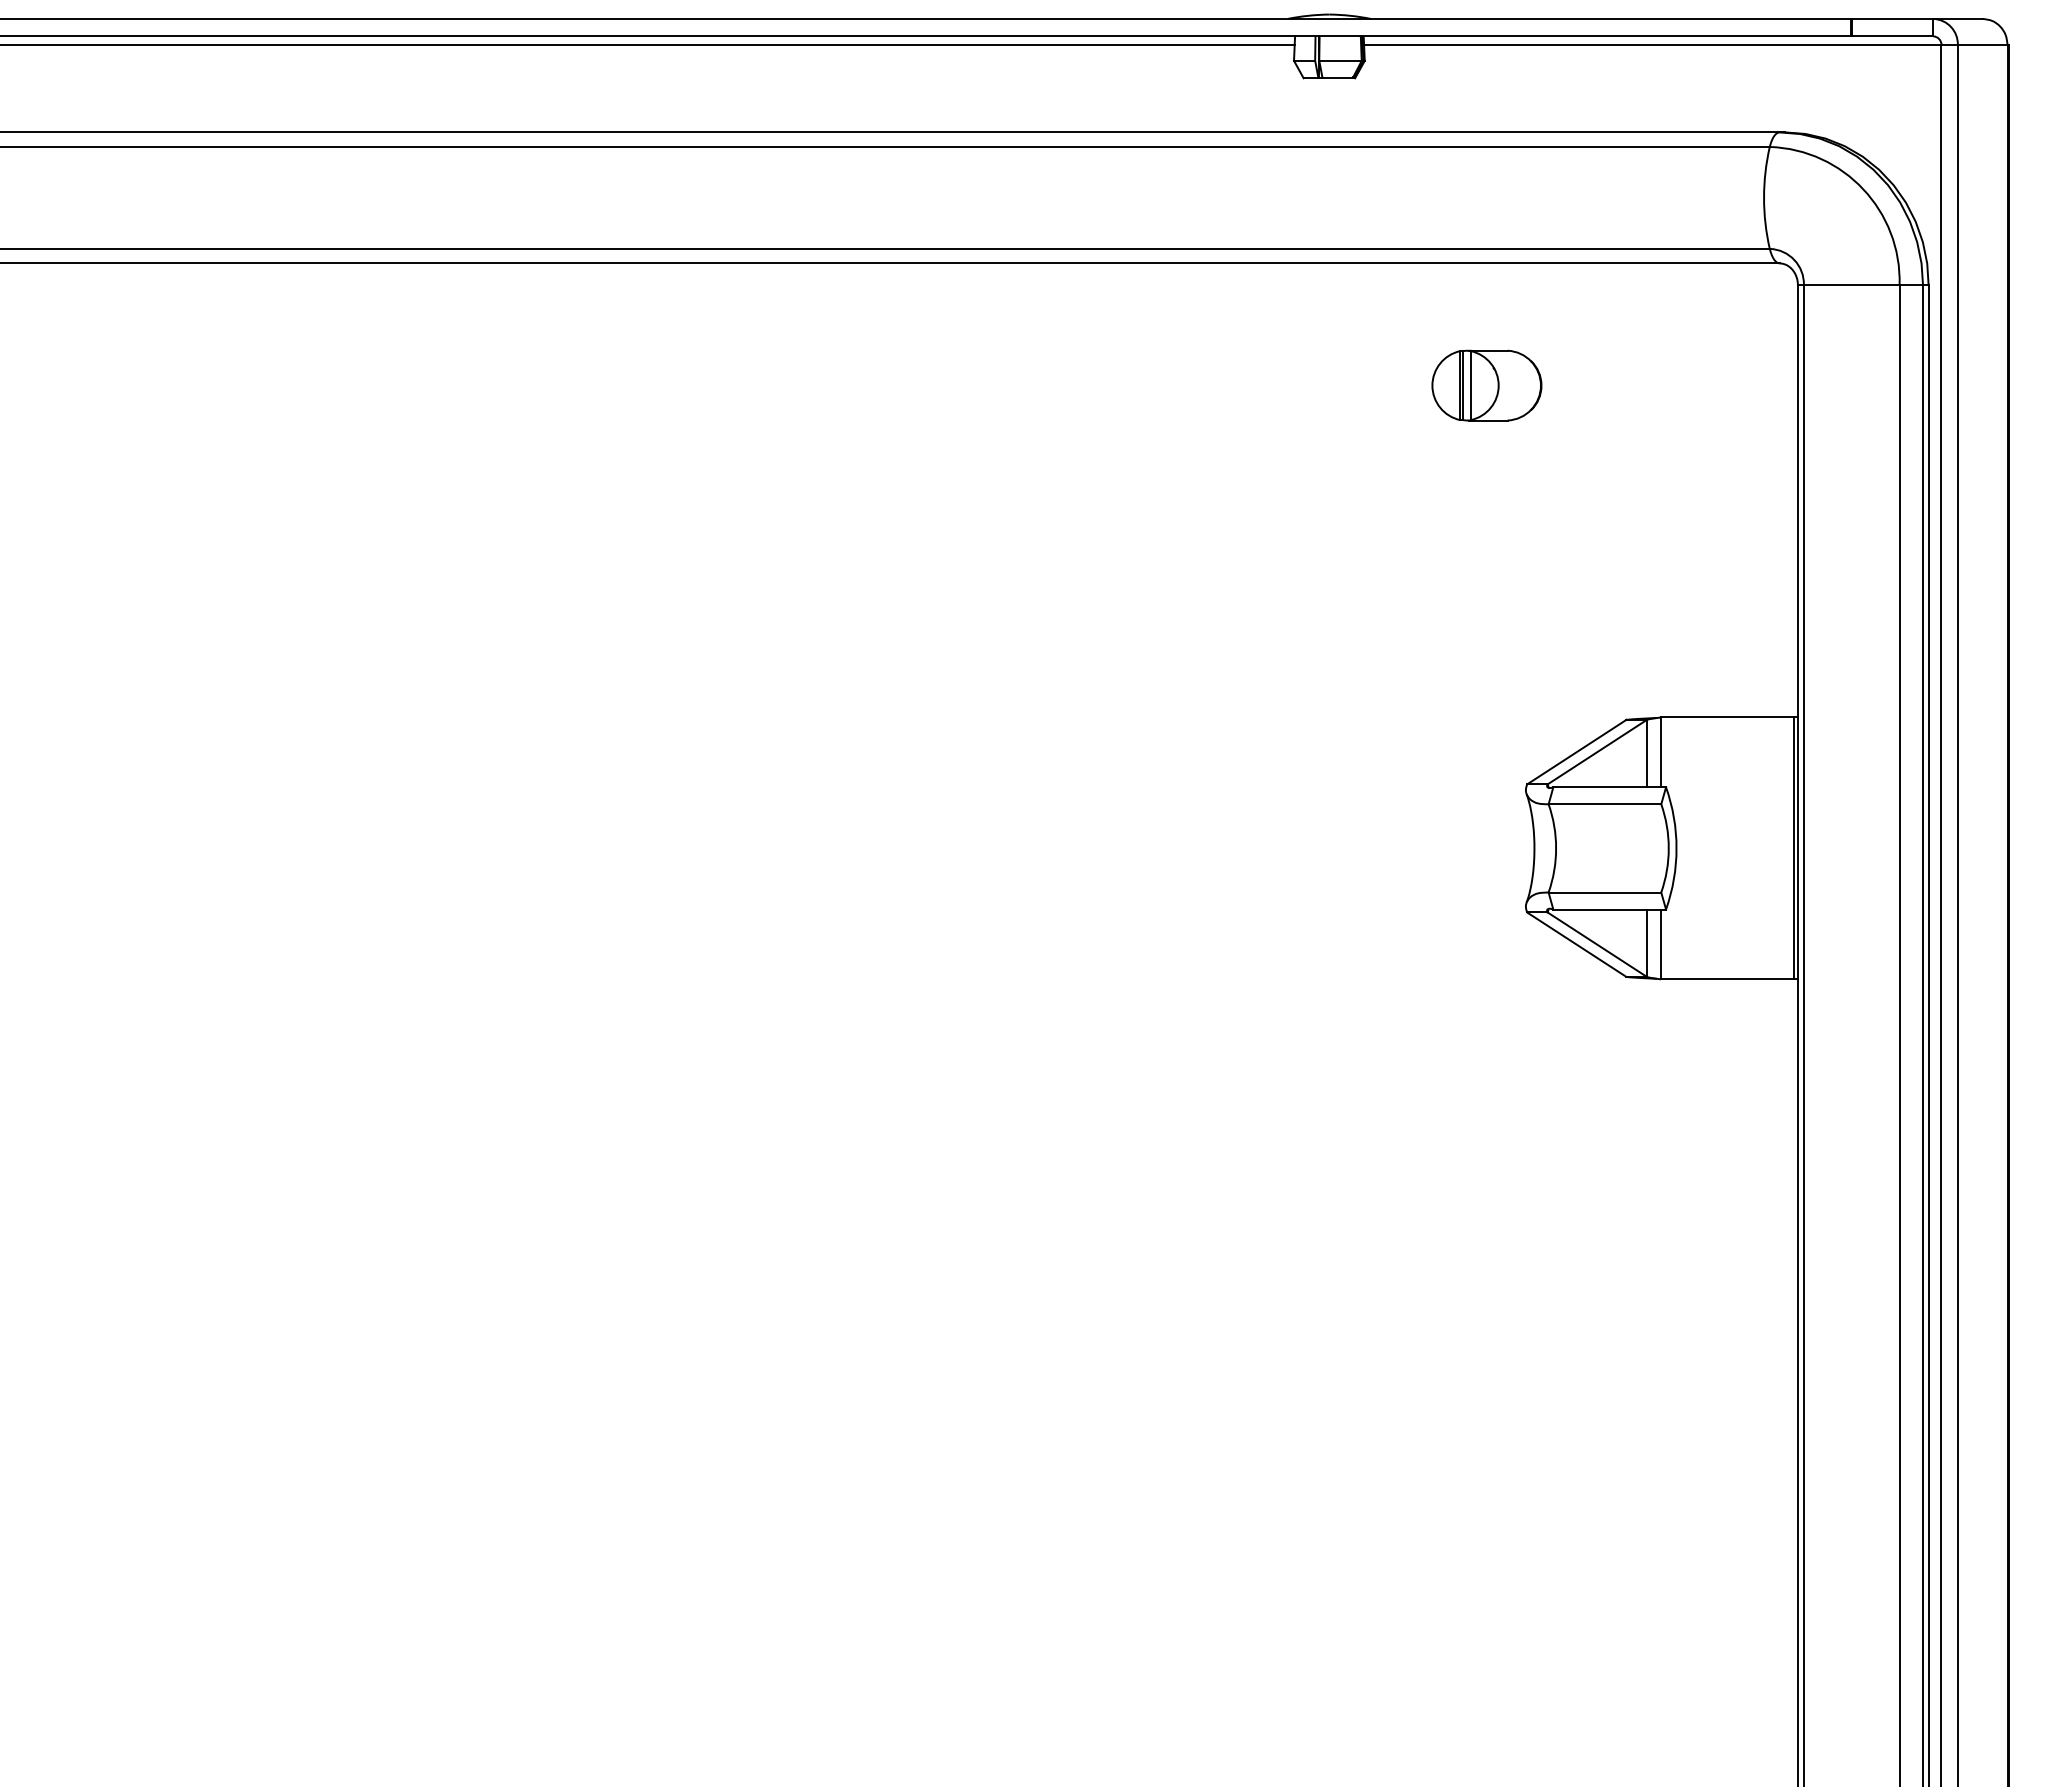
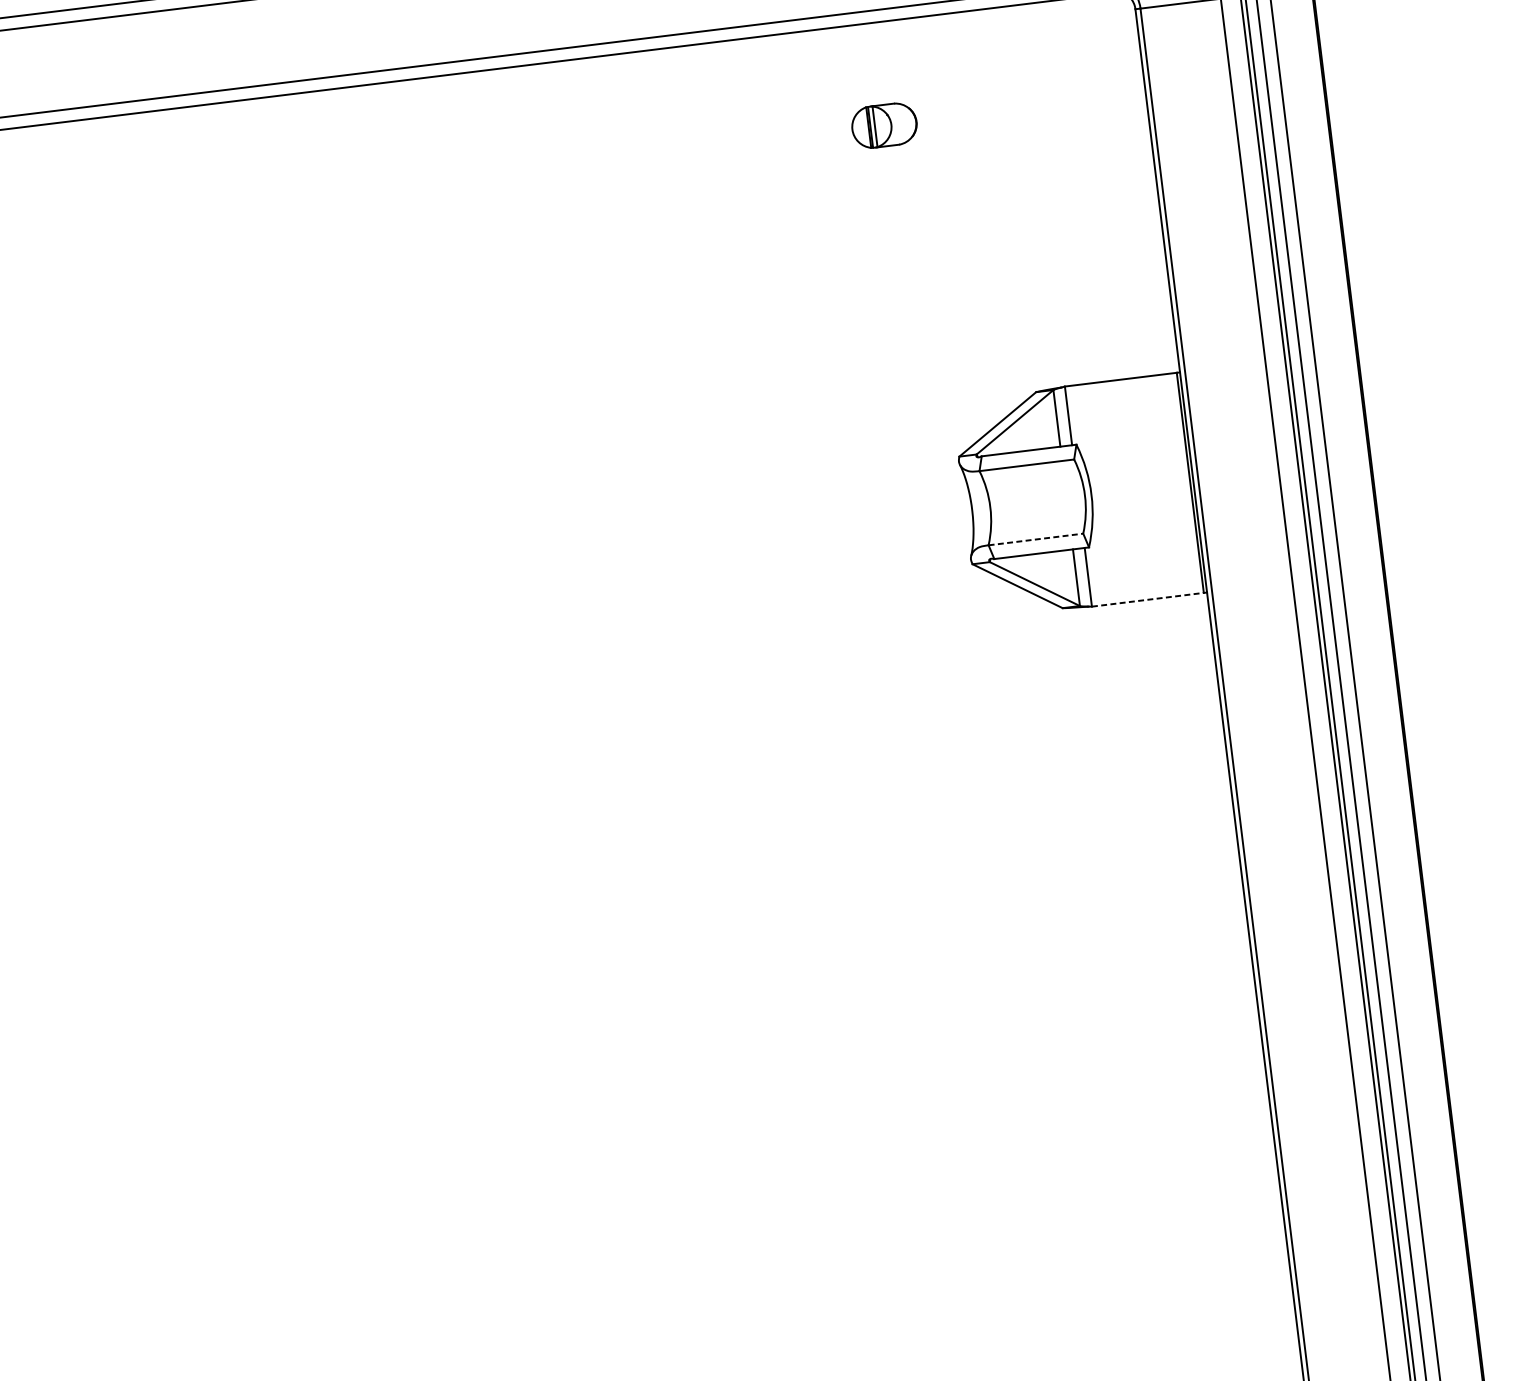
part: (1486, 385) -> (884, 125), size x0.7
line: (1605, 892) -> (1036, 539), solid -> dashed
line: (1727, 979) -> (1147, 599), solid -> dashed

